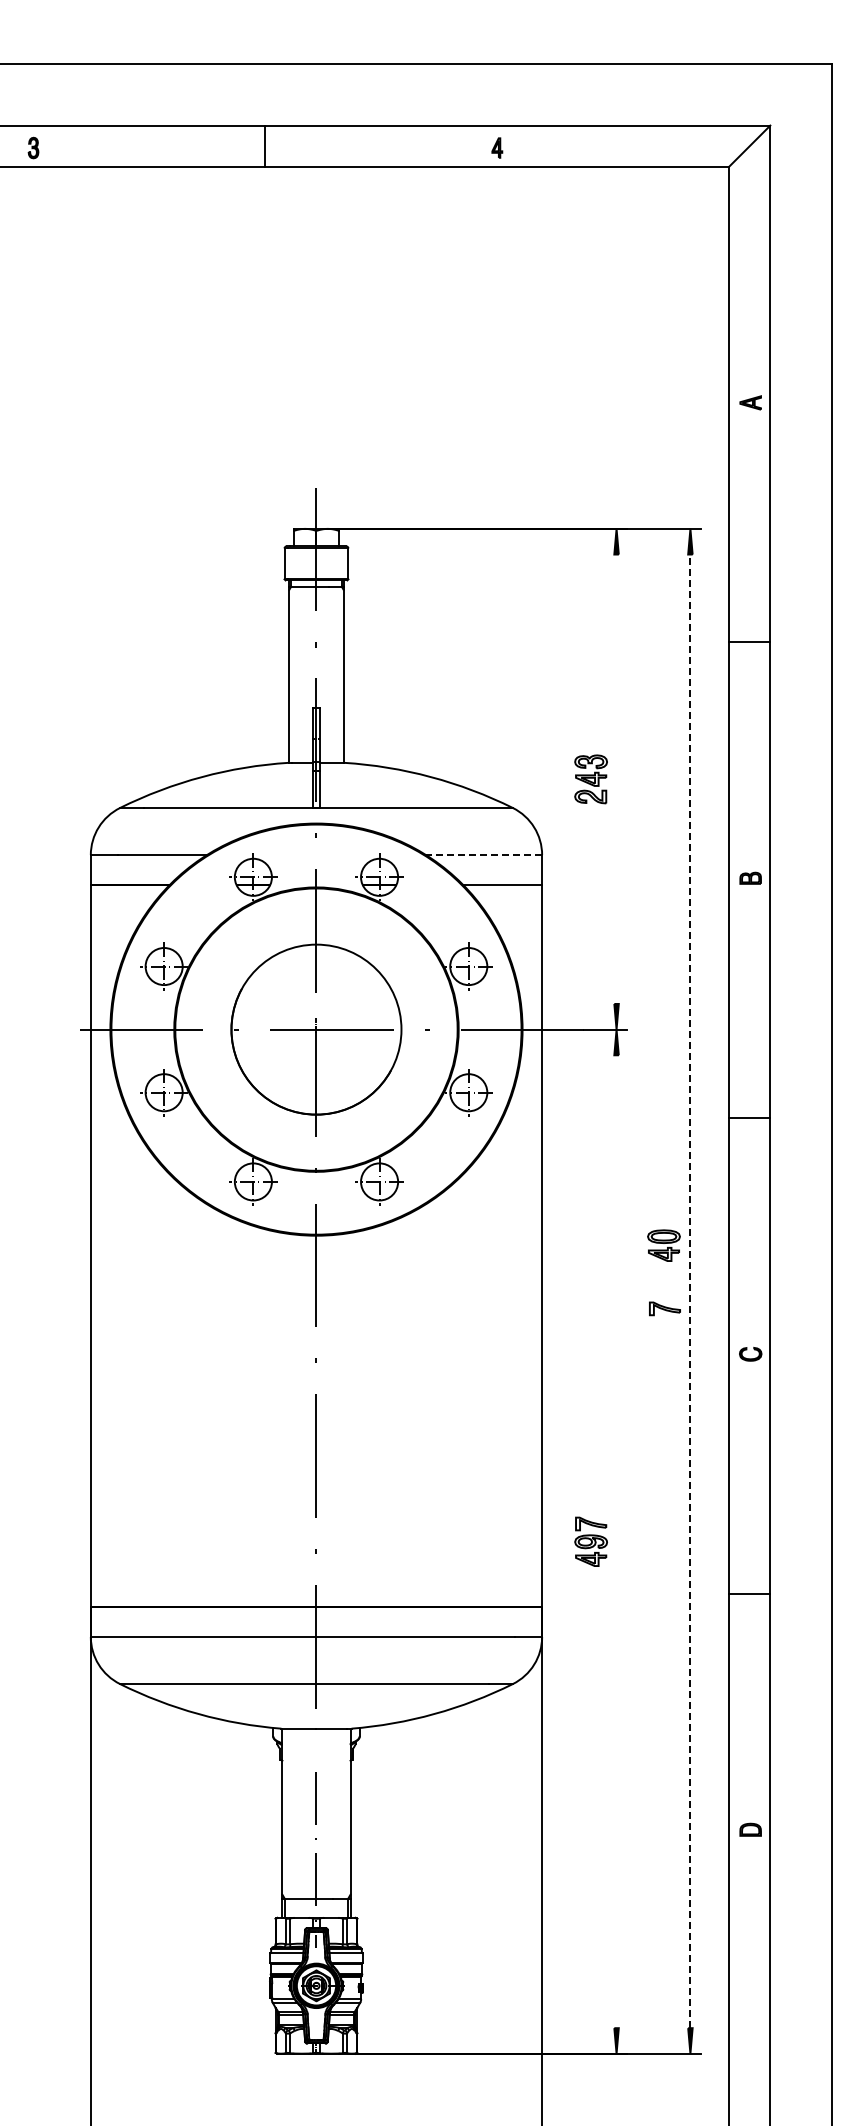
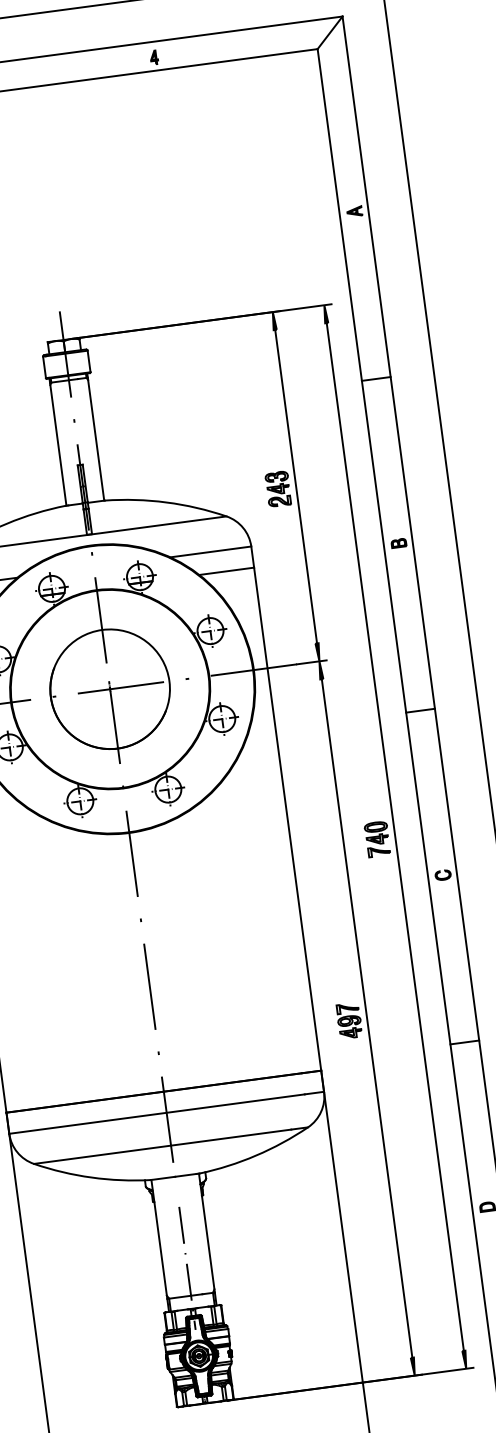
line: (616, 778) -> (296, 486), added
line: (483, 855) -> (210, 552), dashed -> solid
part: (663, 1245) -> (376, 833), moved
line: (690, 1291) -> (395, 837), dashed -> solid
line: (616, 1541) -> (367, 1018), added

